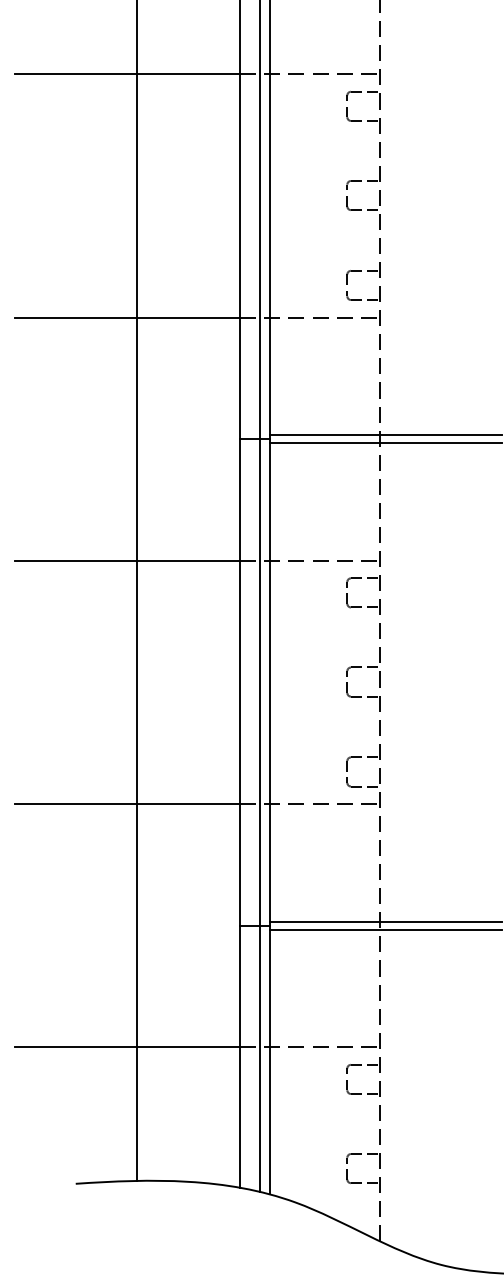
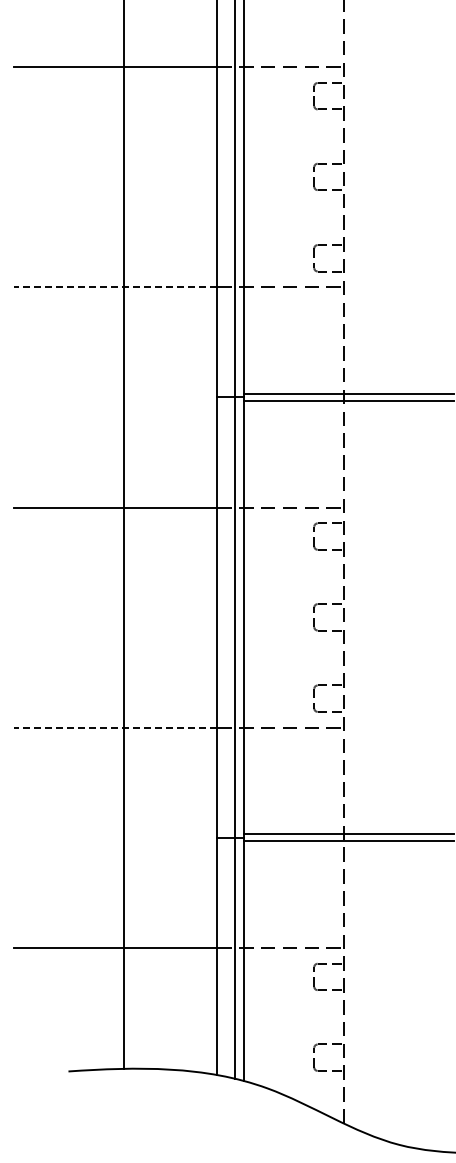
line: (127, 317) -> (115, 287), solid -> dashed
line: (127, 803) -> (115, 727), solid -> dashed

